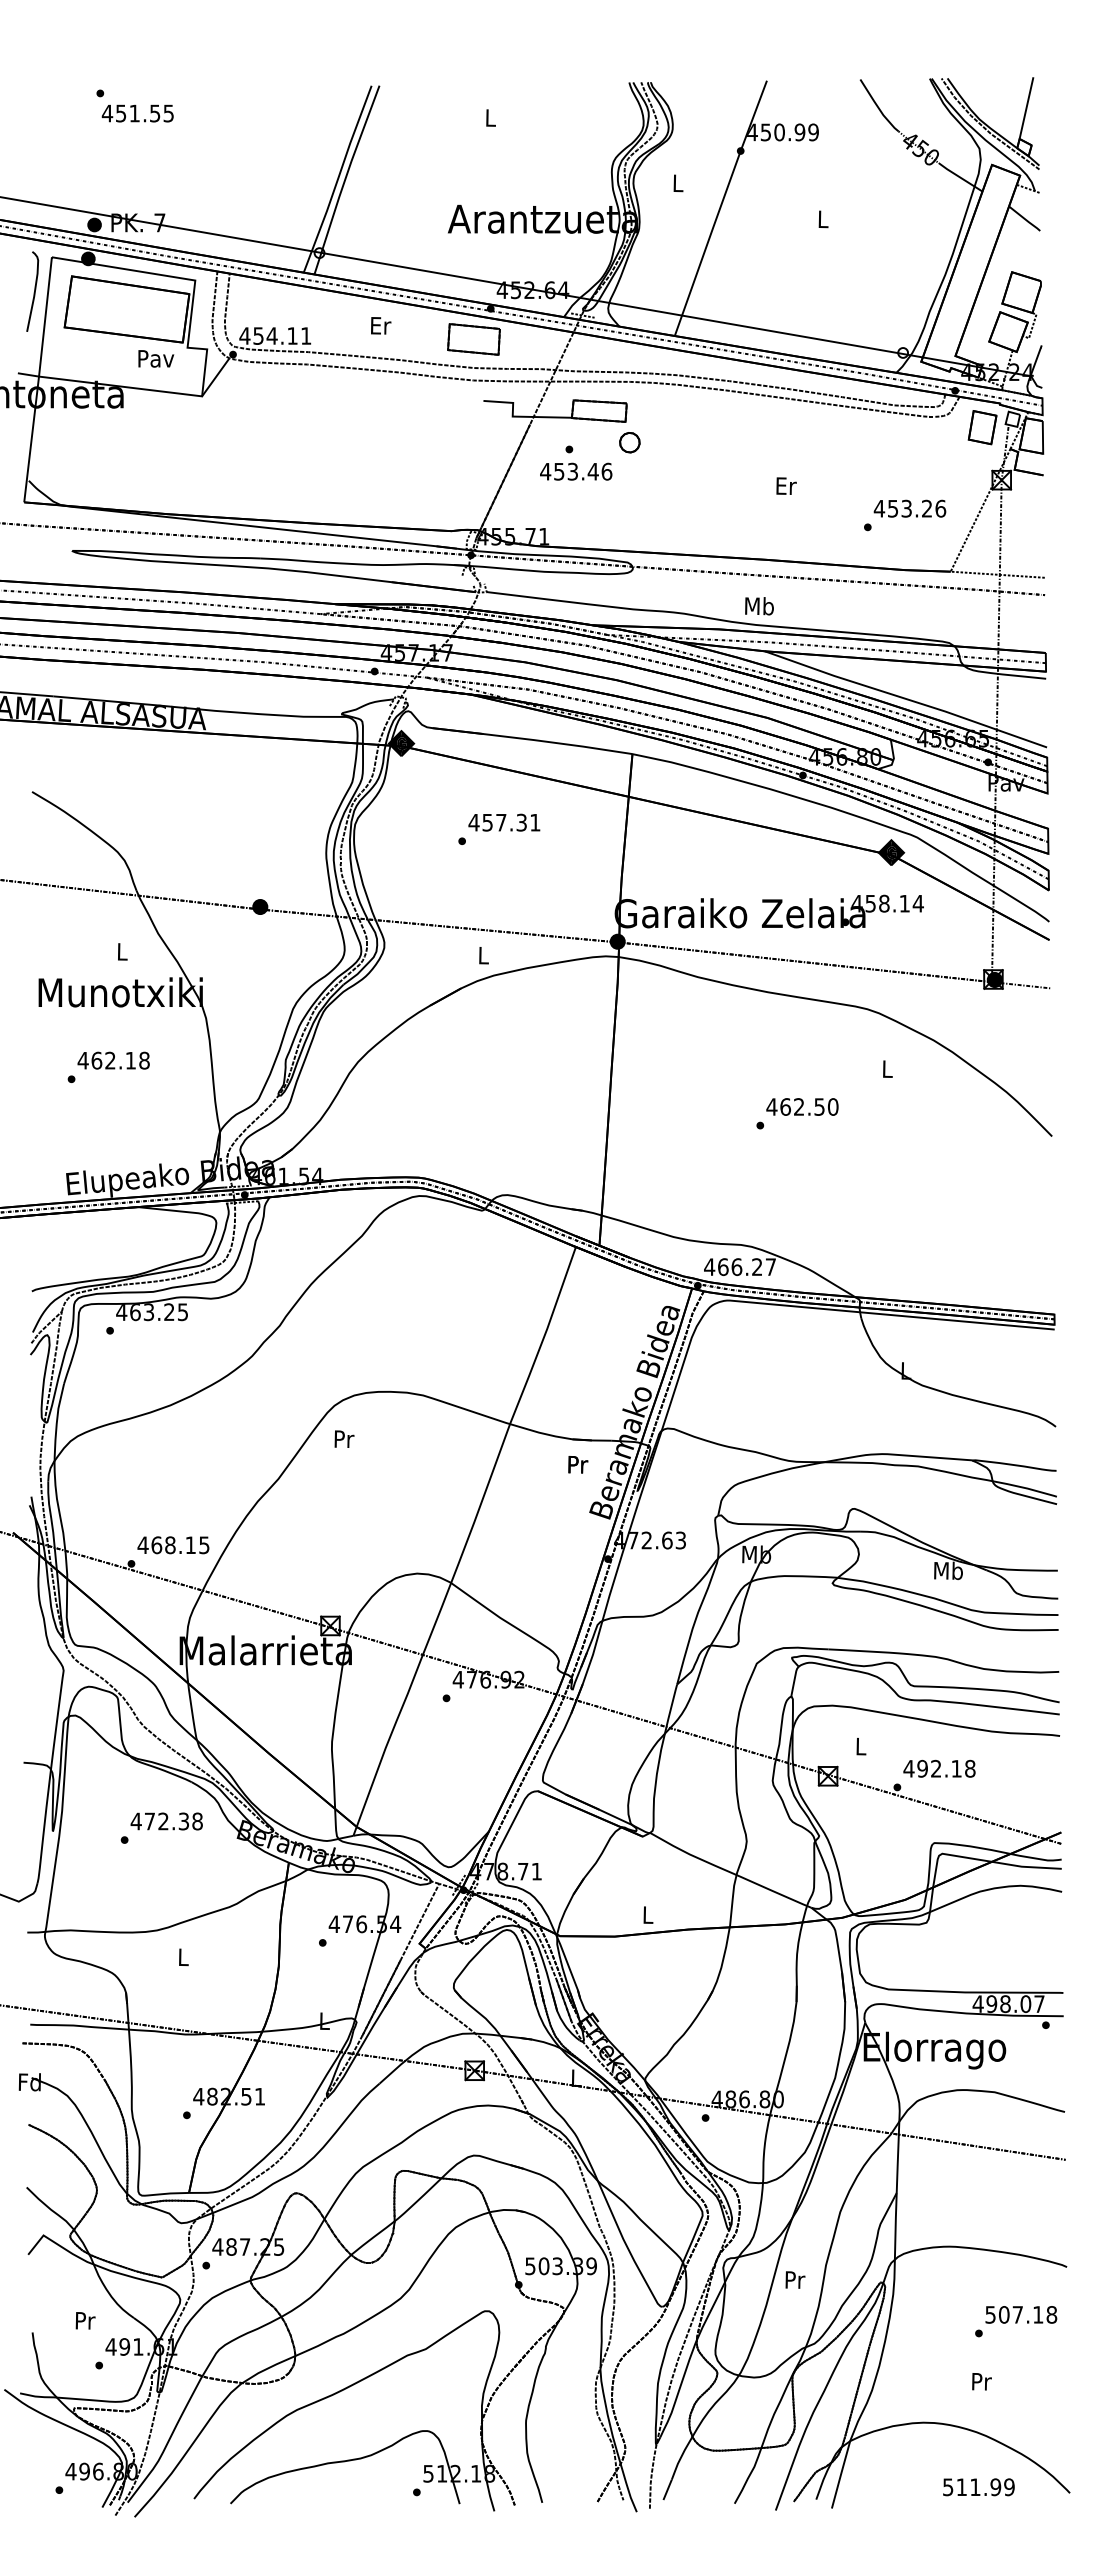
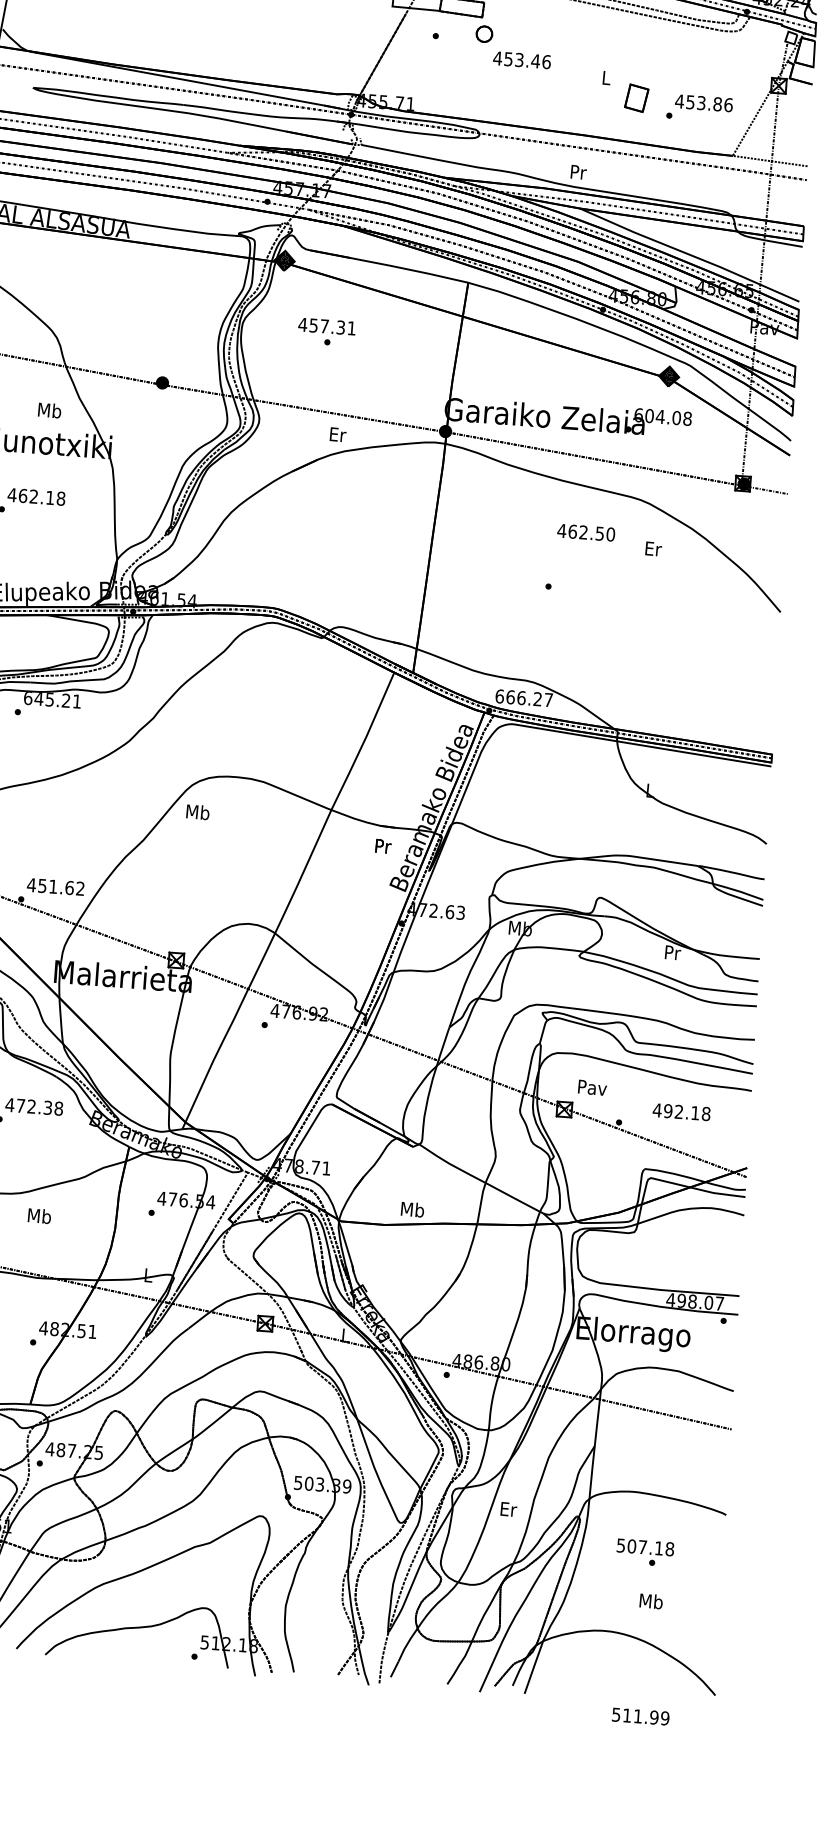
part: (982, 427) -> (636, 98), moved
text: (576, 471) -> (522, 60), moved
text: (786, 485) -> (606, 77), Er -> L
text: (926, 508) -> (717, 104), 453.26 -> 453.86
text: (759, 606) -> (578, 172), Mb -> Pr
text: (504, 822) -> (327, 326), moved
text: (887, 903) -> (662, 416), 458.14 -> 604.08
text: (121, 951) -> (49, 410), L -> Mb
text: (484, 955) -> (338, 434), L -> Er
text: (887, 1068) -> (653, 548), L -> Er
text: (802, 1106) -> (586, 532), moved
text: (709, 1266) -> (499, 695), 466.27 -> 666.27
text: (151, 1312) -> (51, 699), 463.25 -> 645.21
text: (343, 1439) -> (197, 812), Pr -> Mb
text: (180, 1545) -> (61, 887), 468.15 -> 451.62
text: (948, 1570) -> (672, 952), Mb -> Pr
text: (861, 1746) -> (592, 1087), L -> Pav
text: (939, 1768) -> (681, 1111), moved
text: (647, 1914) -> (412, 1209), L -> Mb
text: (183, 1957) -> (39, 1216), L -> Mb
text: (795, 2279) -> (508, 1509), Pr -> Er
text: (1021, 2314) -> (645, 1547), moved
text: (981, 2381) -> (651, 1601), Pr -> Mb
text: (978, 2487) -> (640, 1716), moved

